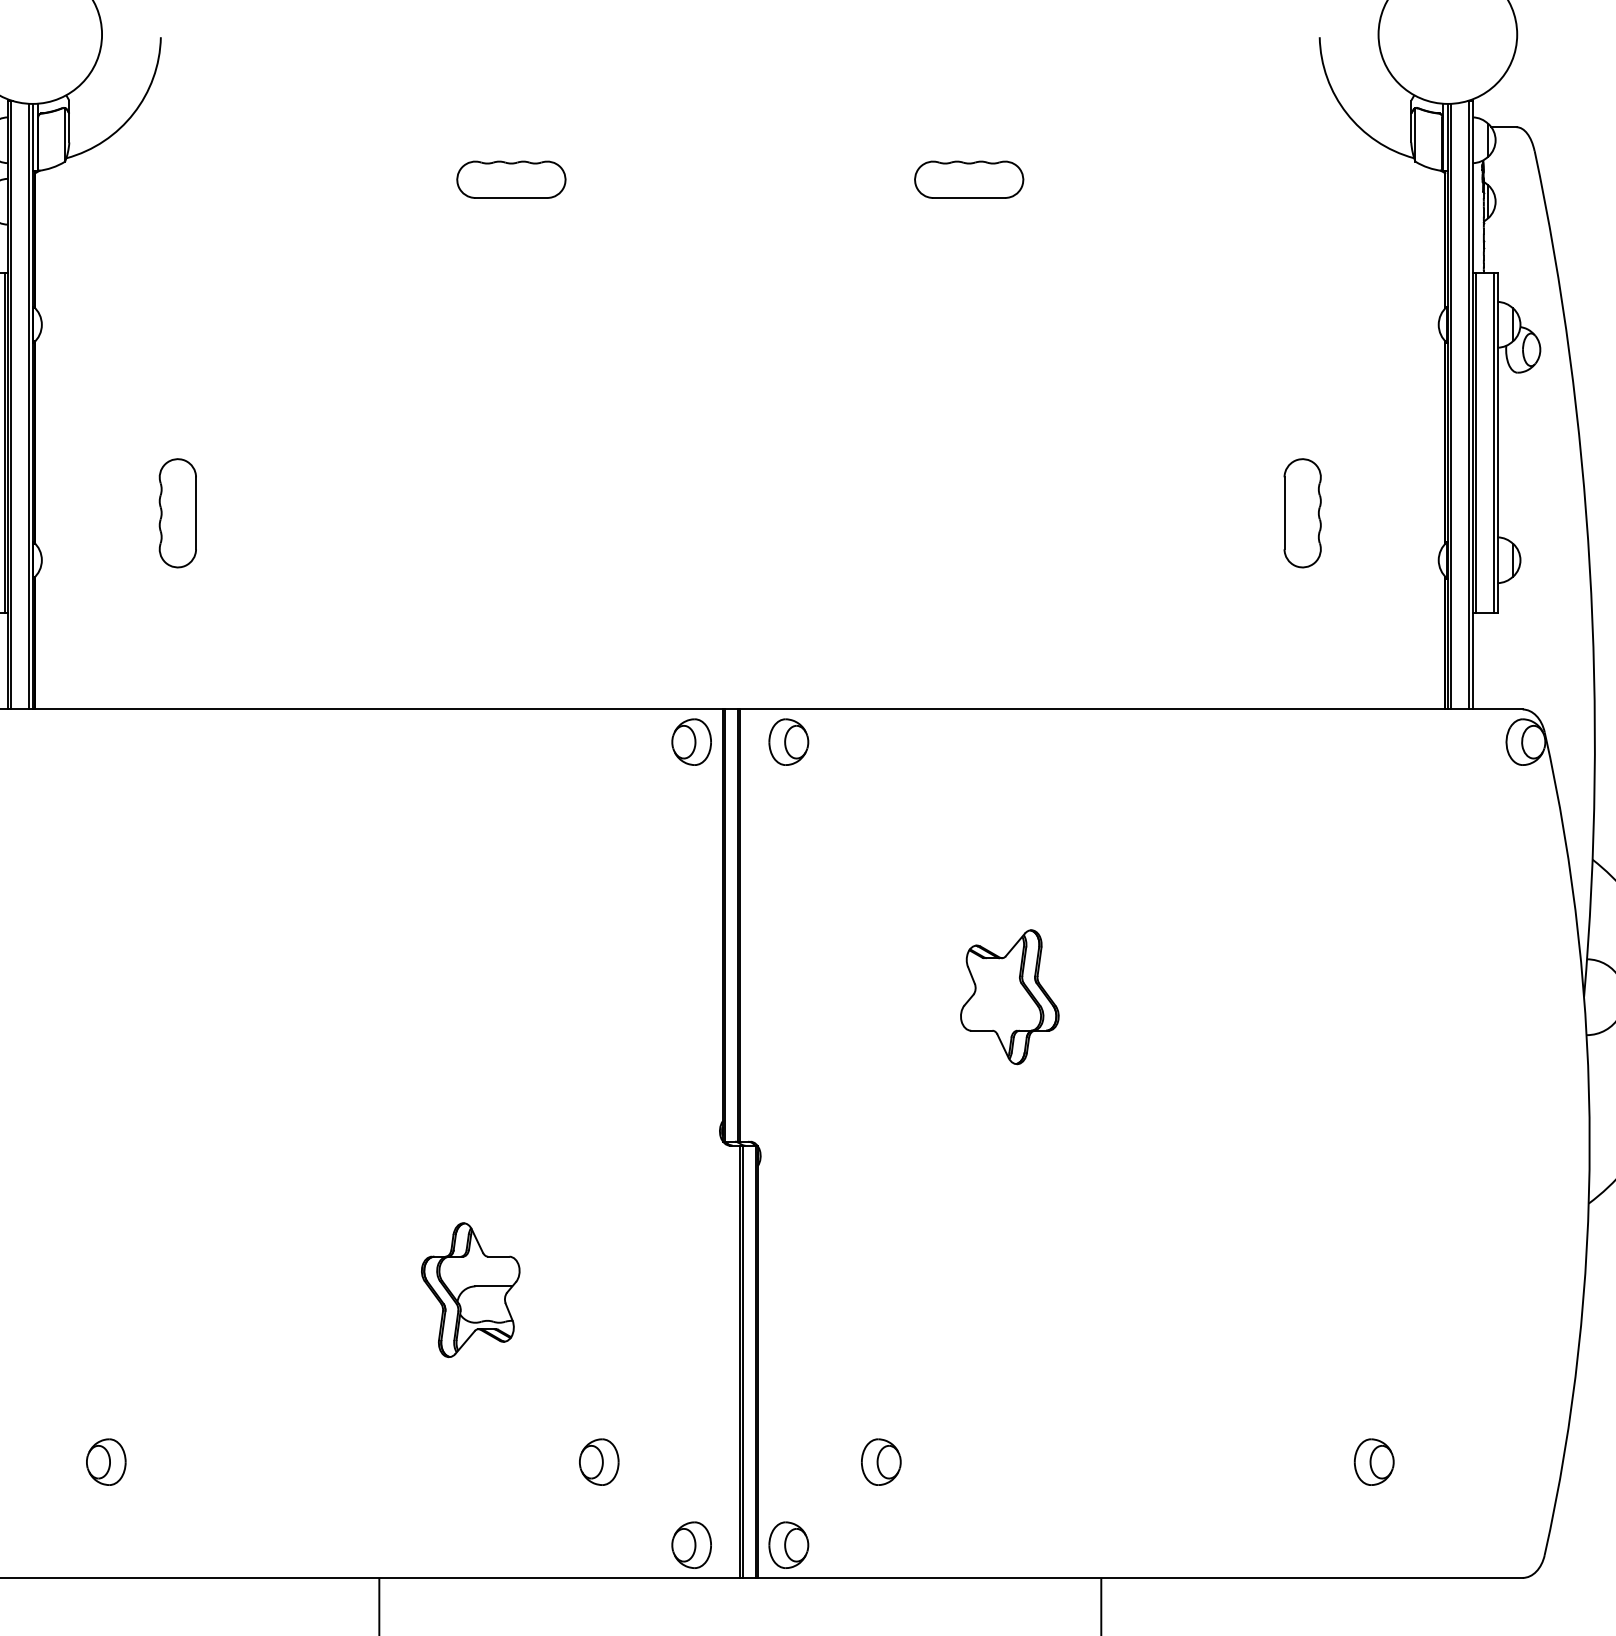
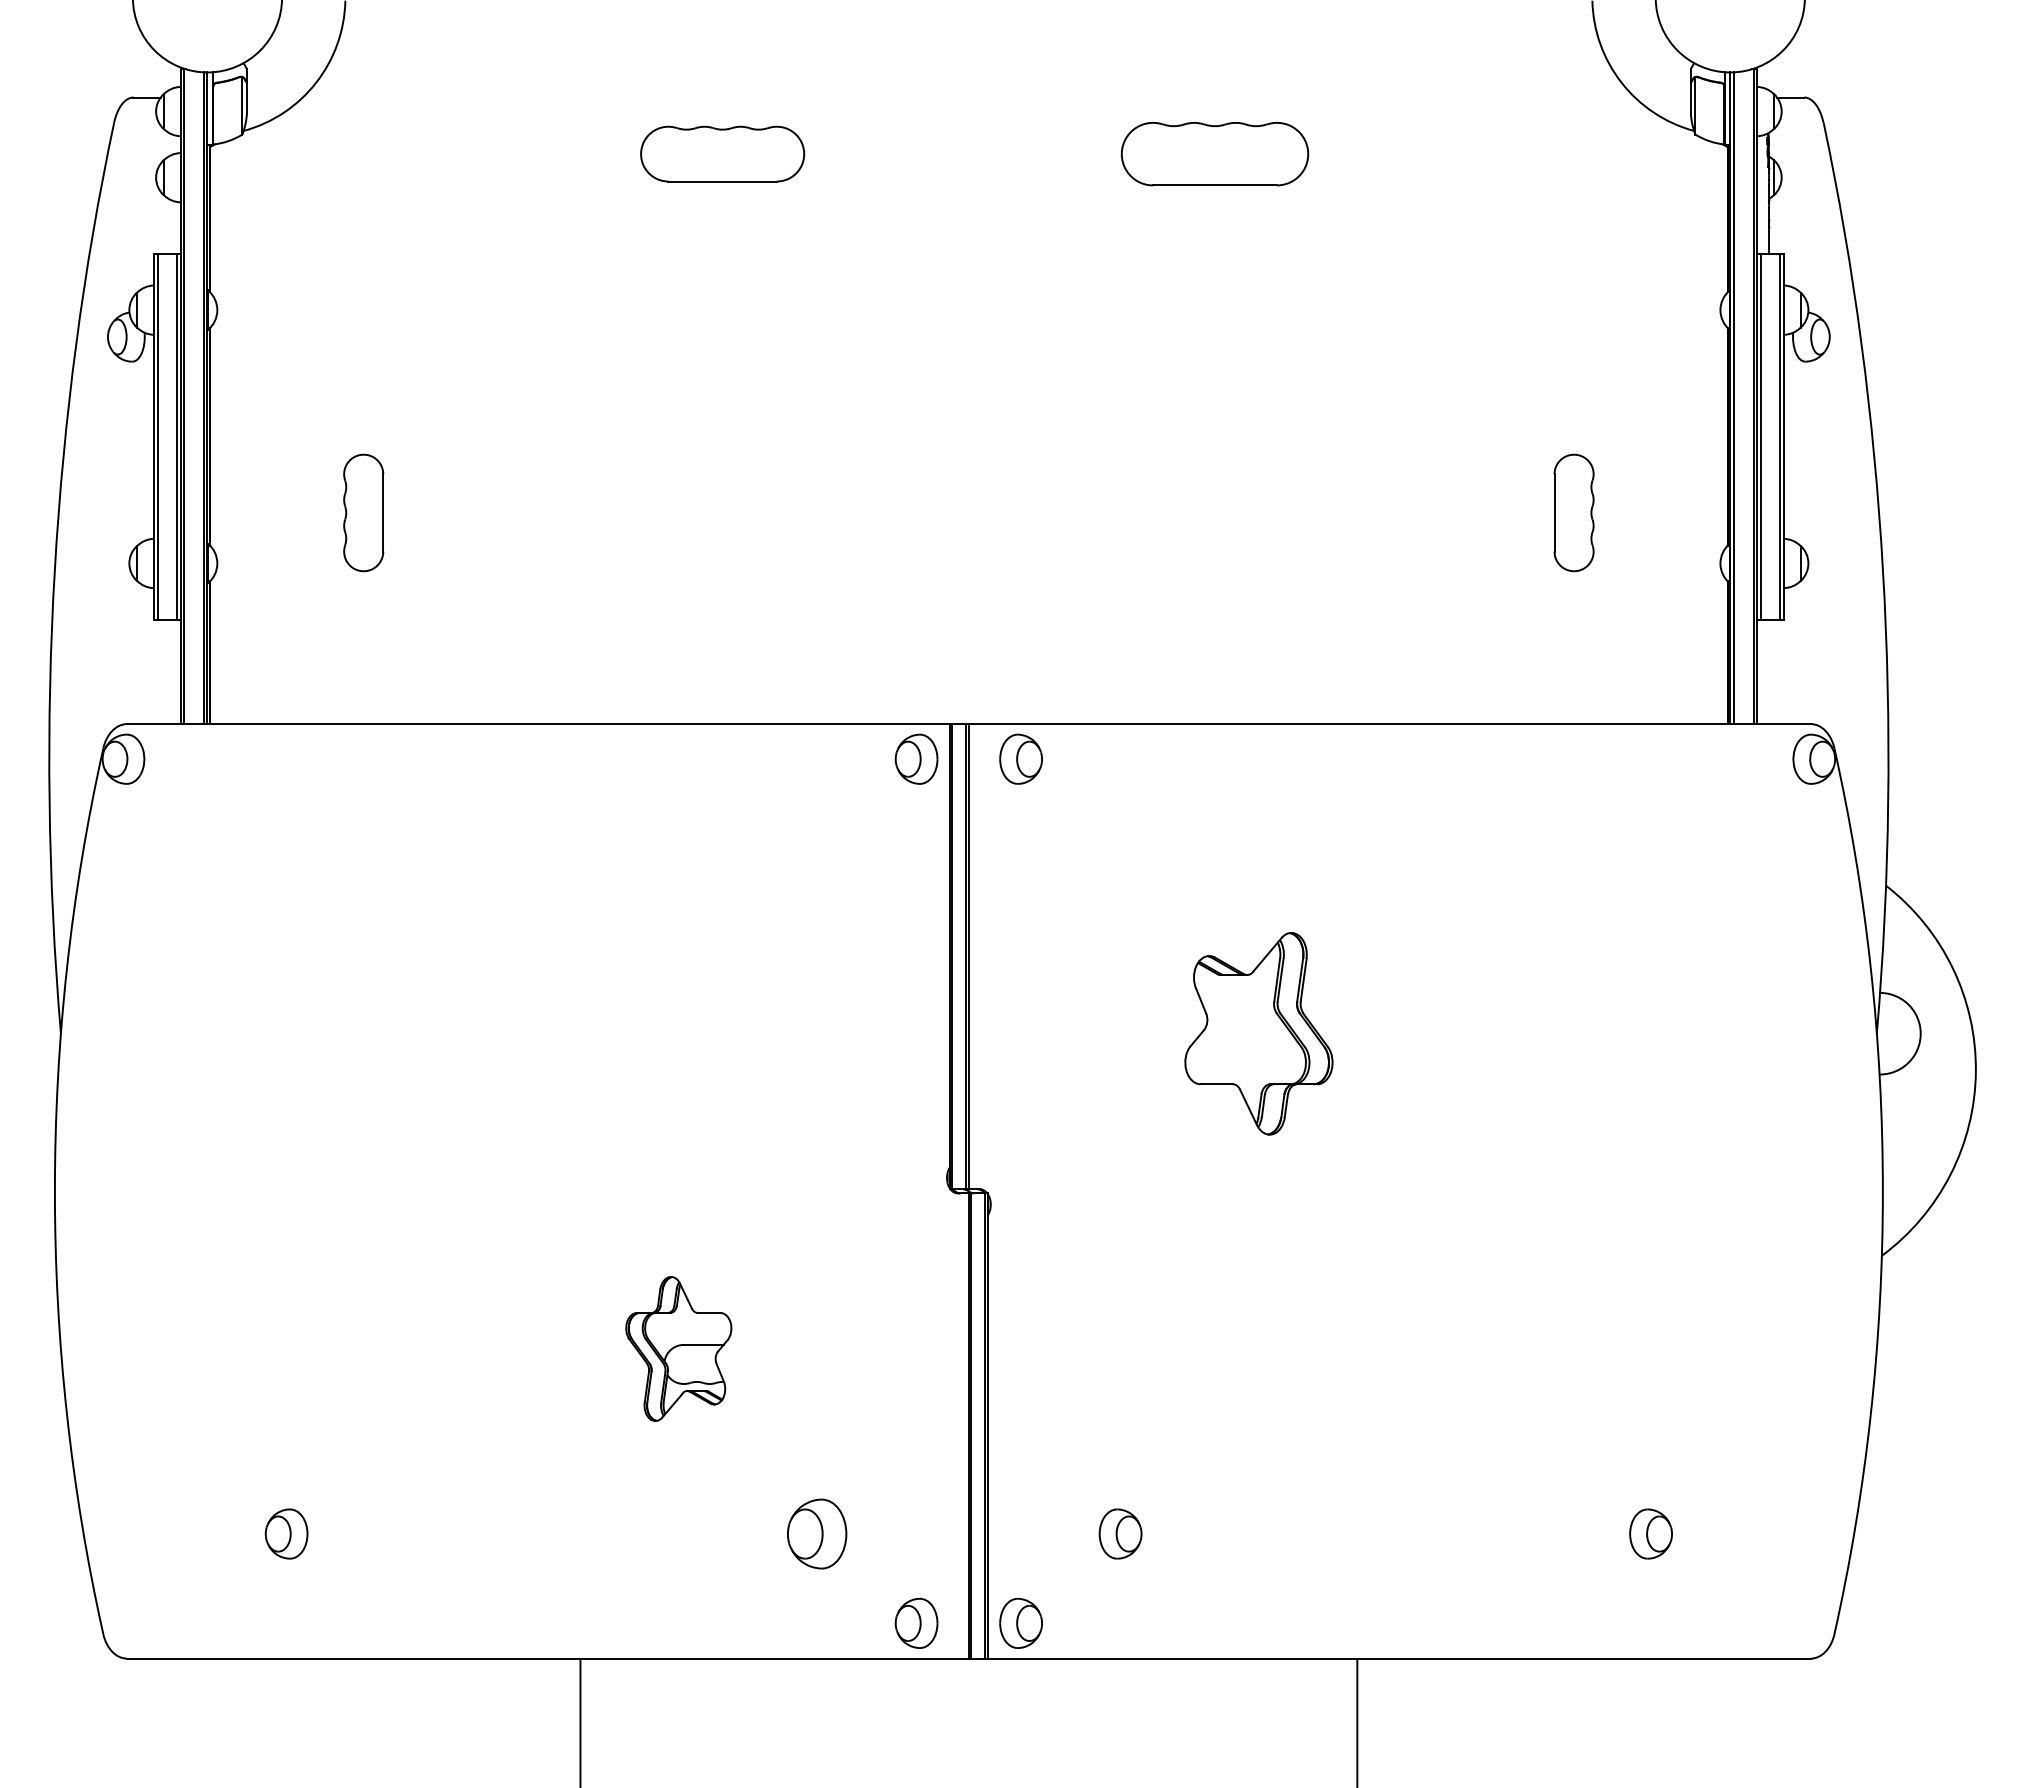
part: (511, 179) -> (722, 153), size x1.4
part: (969, 179) -> (1215, 153), size x1.6
part: (1009, 997) -> (1258, 1033), size x1.4
part: (598, 1461) -> (816, 1533), size x1.4

